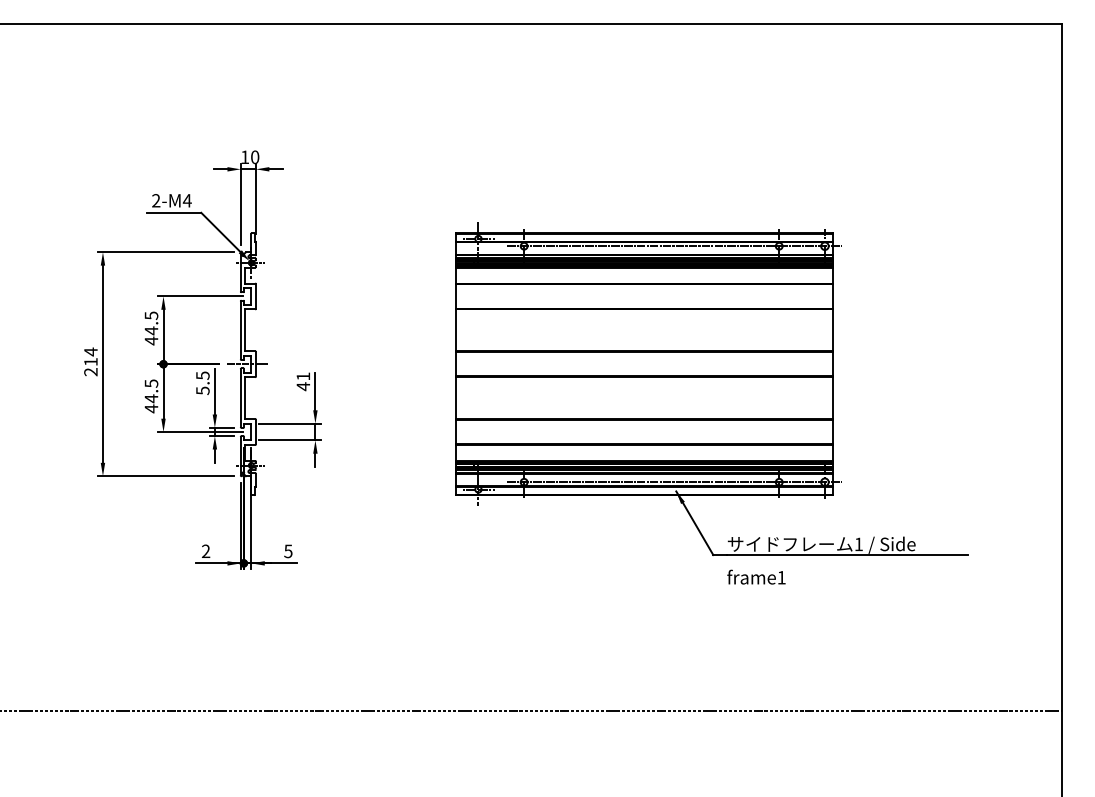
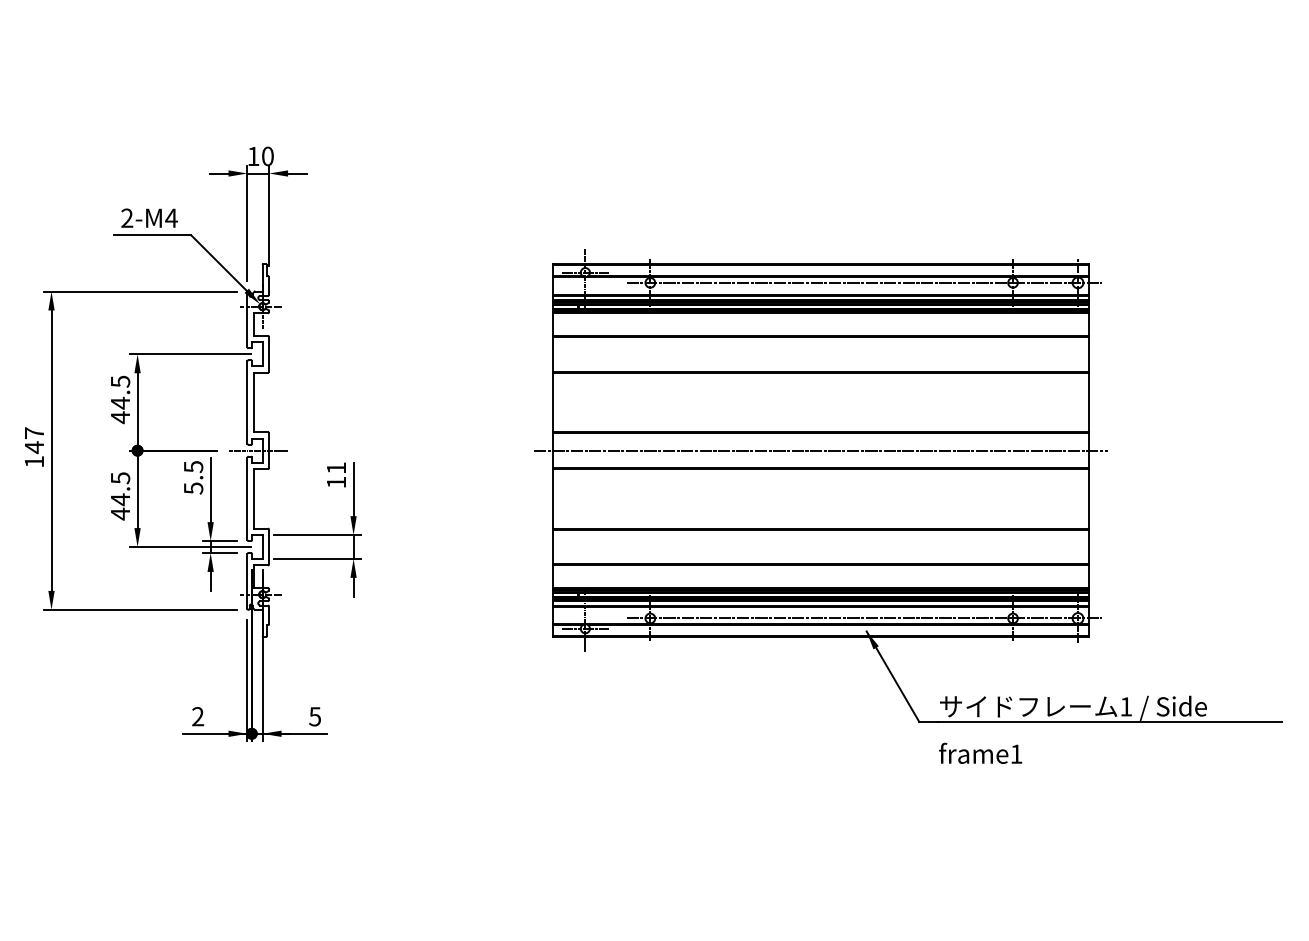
text: (90, 361) -> (33, 446), 214 -> 147
line: (643, 364) -> (820, 451), added
text: (302, 386) -> (335, 482), 41 -> 11

